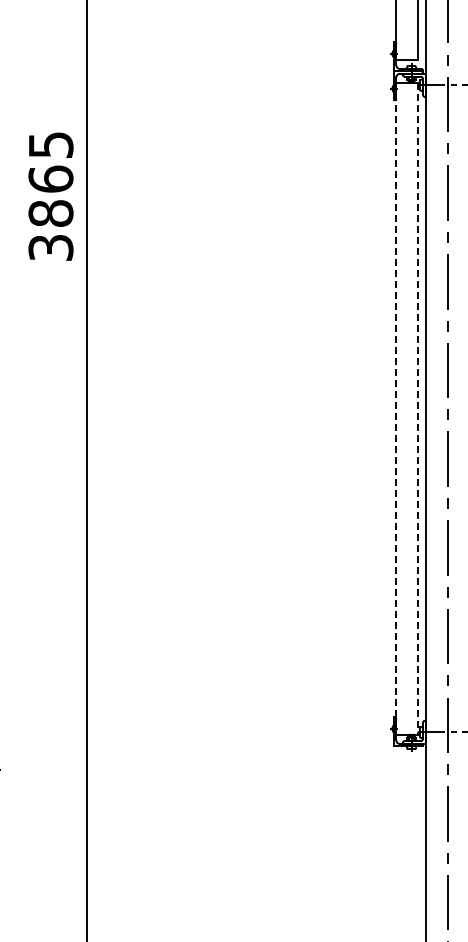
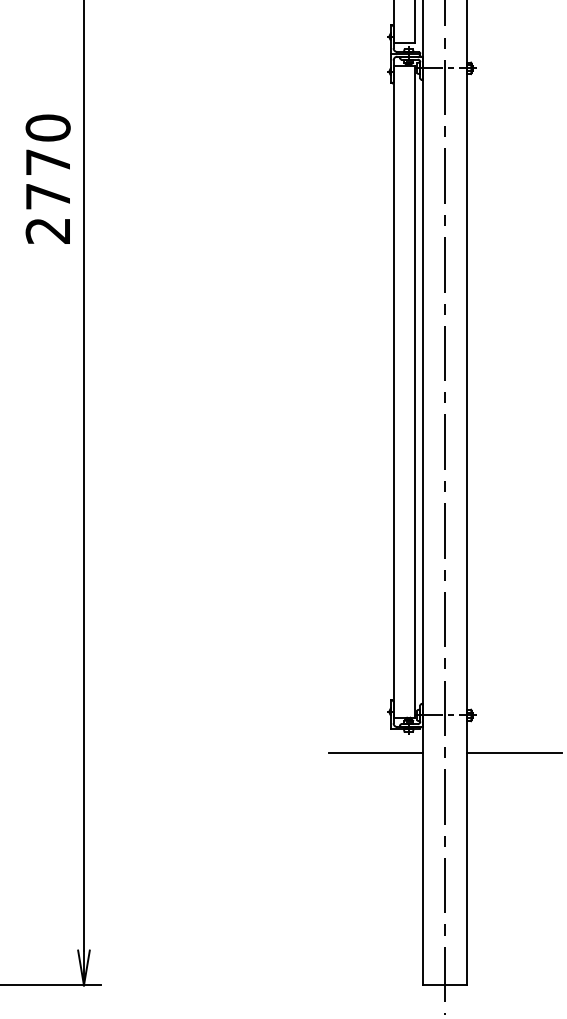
text: (50, 195) -> (47, 178), 3865 -> 2770
line: (396, 408) -> (393, 391), dashed -> solid
line: (417, 408) -> (414, 391), dashed -> solid
line: (378, 769) -> (375, 752), added

